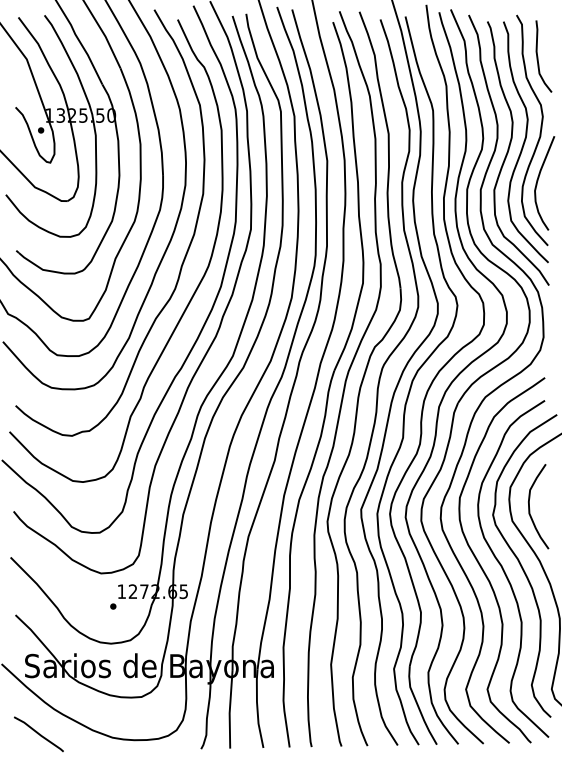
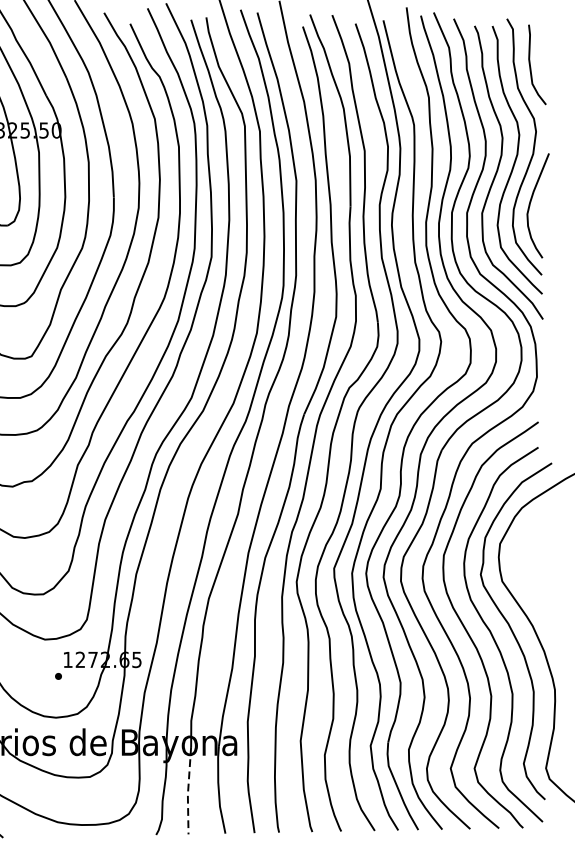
curve: (530, 509) -> (522, 568), removed
line: (229, 710) -> (187, 791), solid -> dashed

